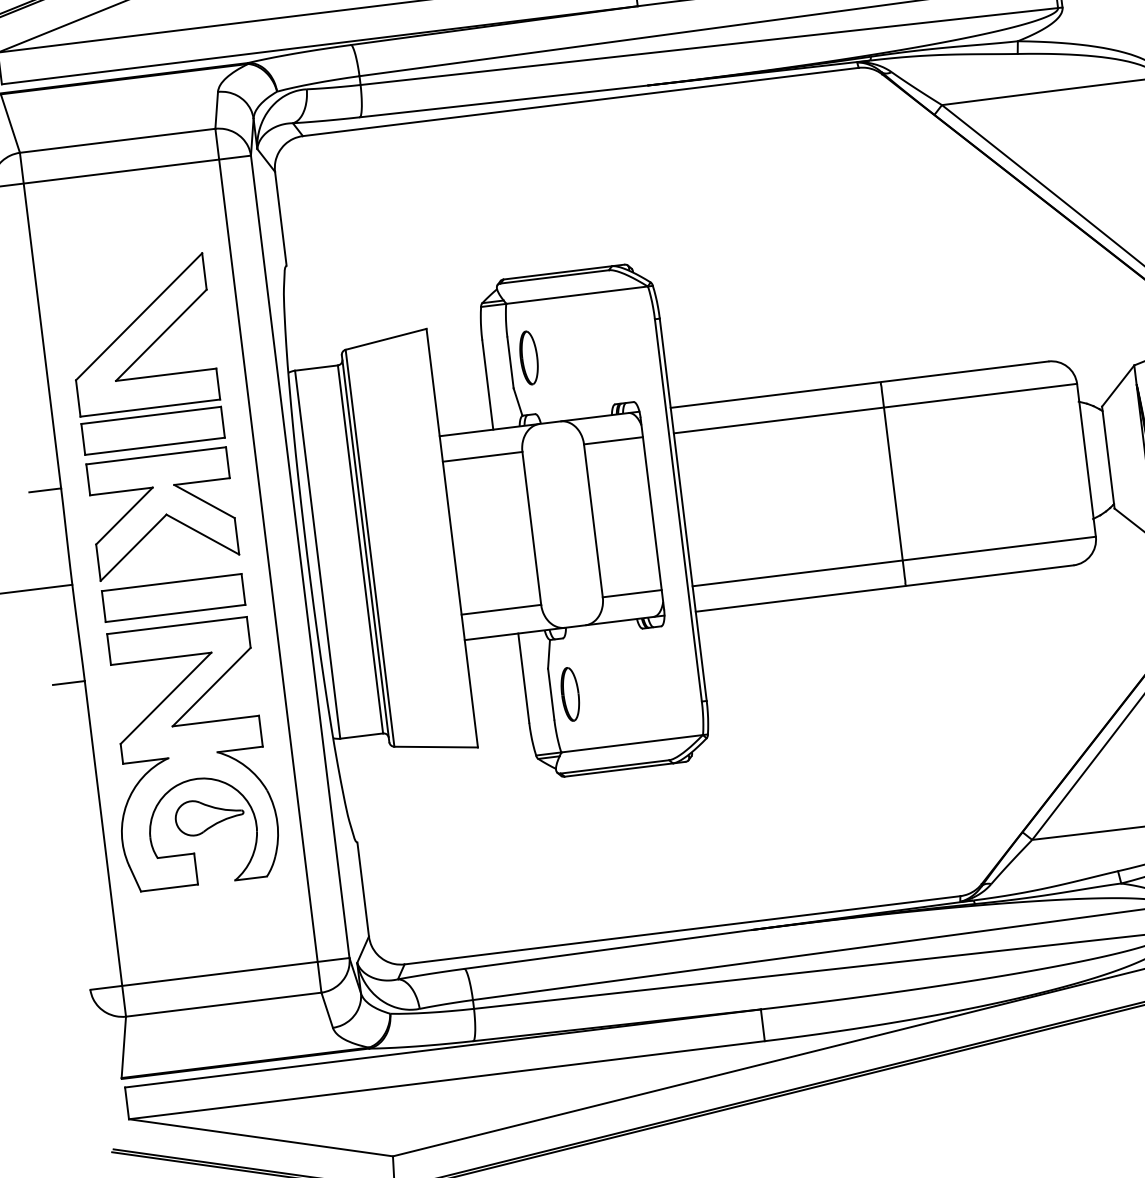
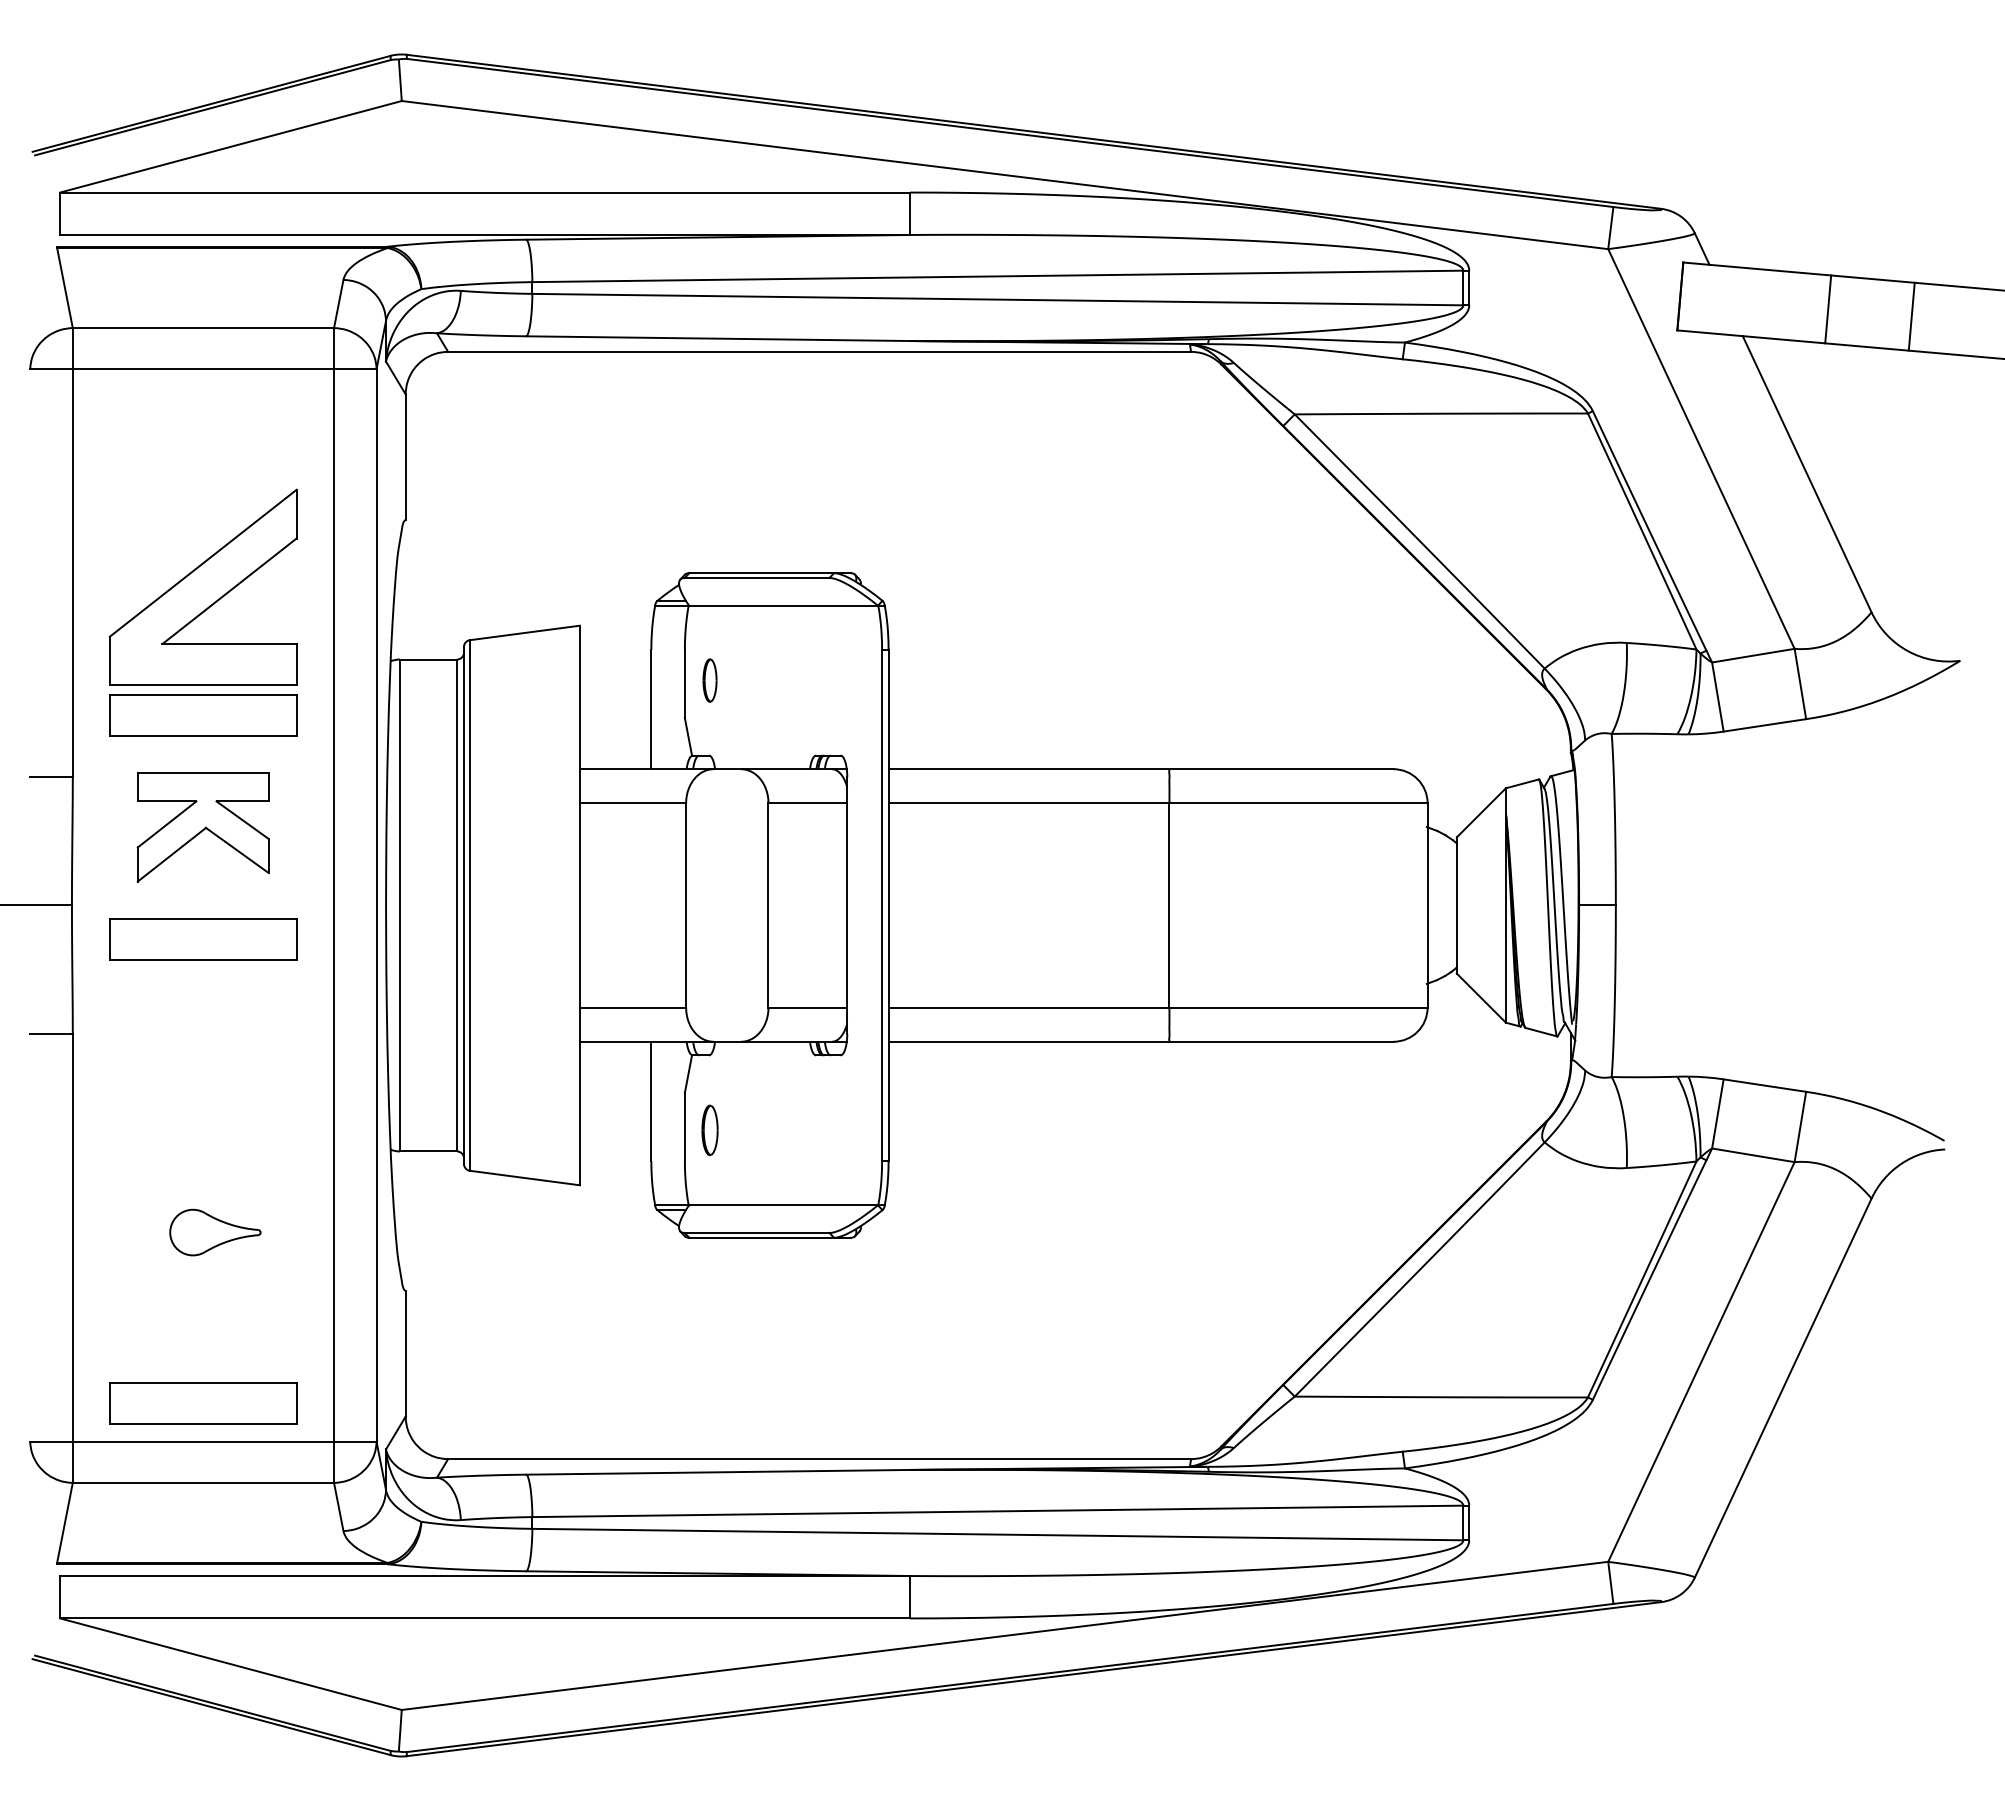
part: (528, 357) -> (709, 680), size x0.6
part: (162, 513) -> (202, 826), size x0.7
part: (569, 694) -> (709, 1130), size x0.7
part: (190, 754) -> (199, 1148), removed
part: (216, 945) -> (203, 1403), added

